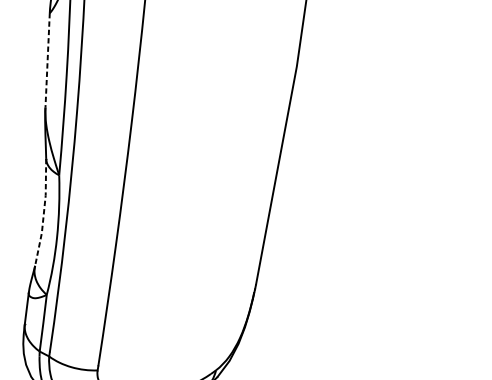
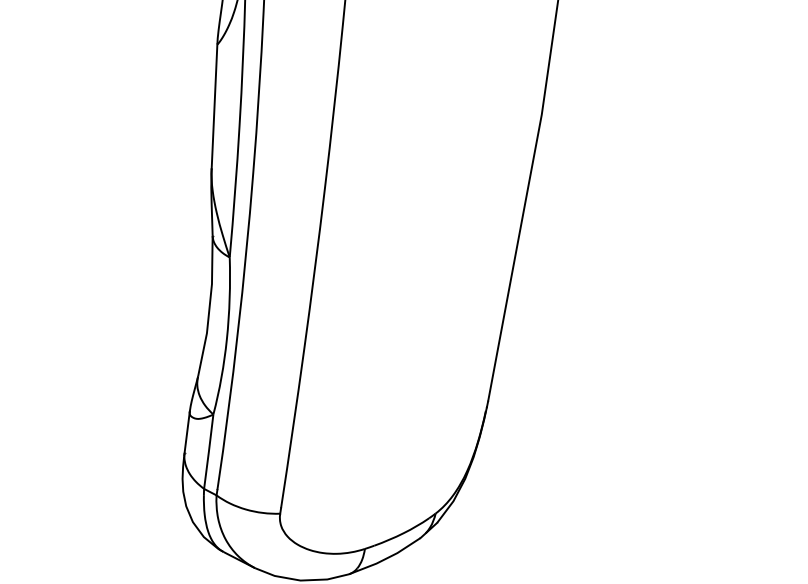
line: (47, 60) -> (214, 106), dashed -> solid
line: (43, 212) -> (209, 306), dashed -> solid

